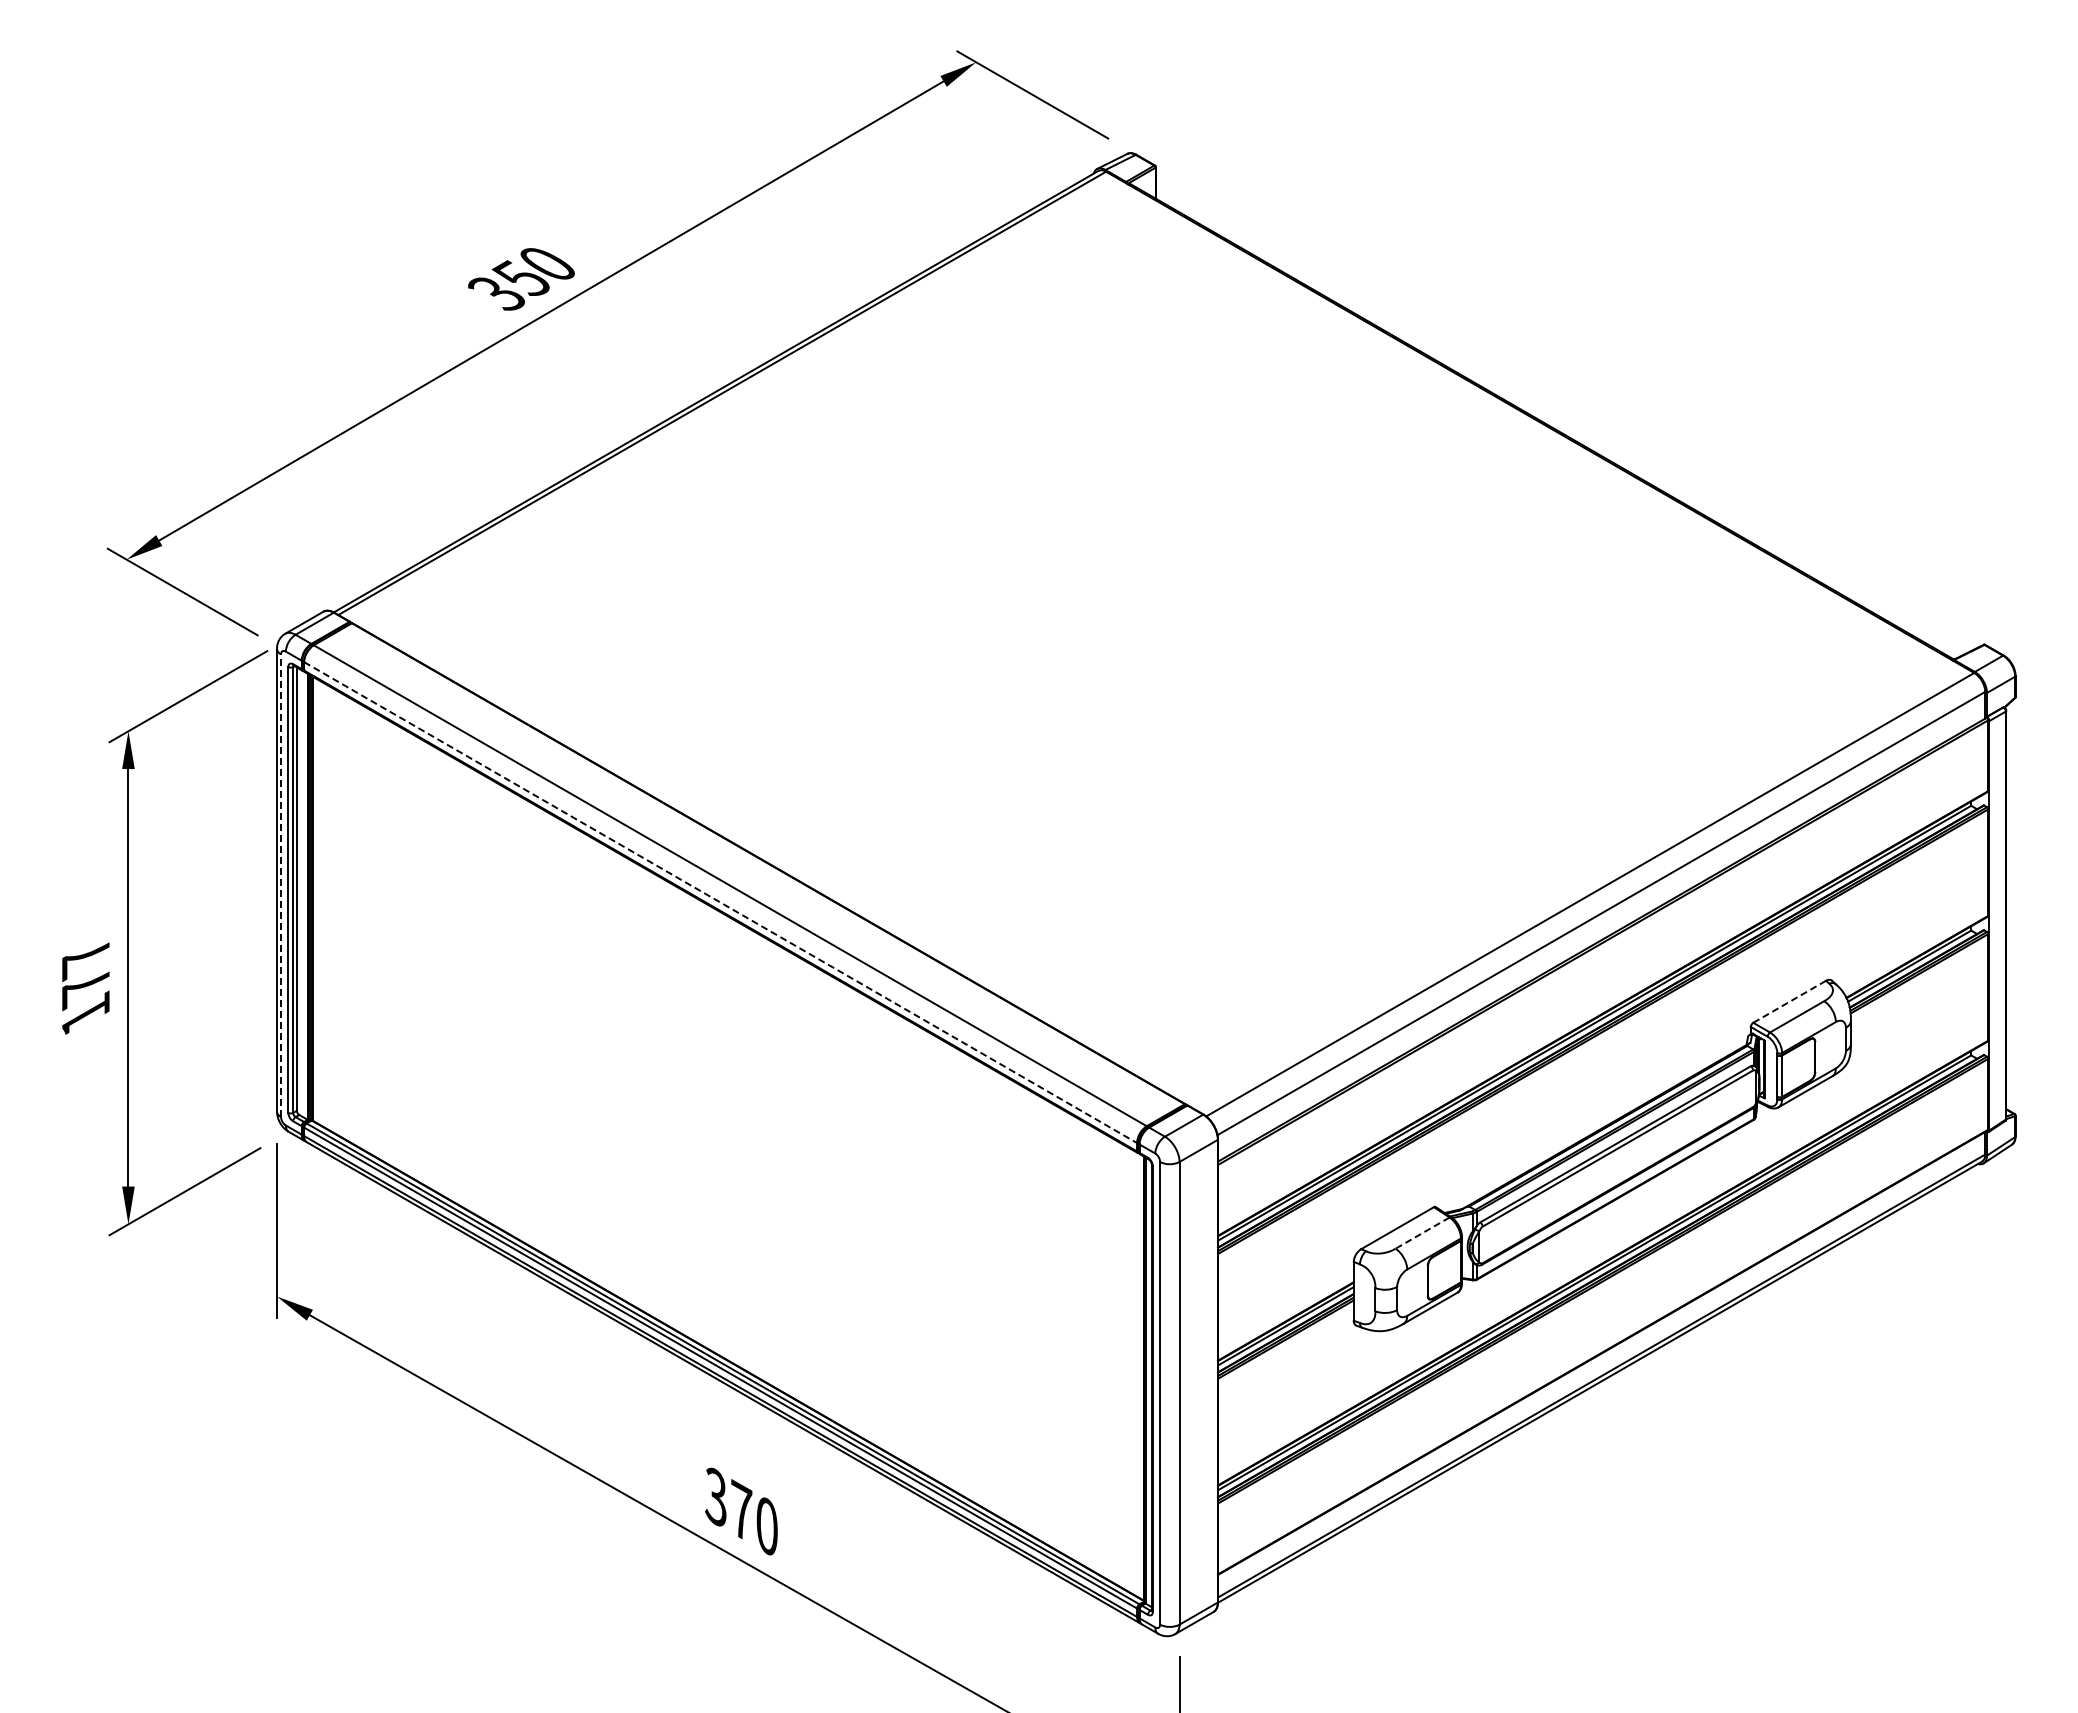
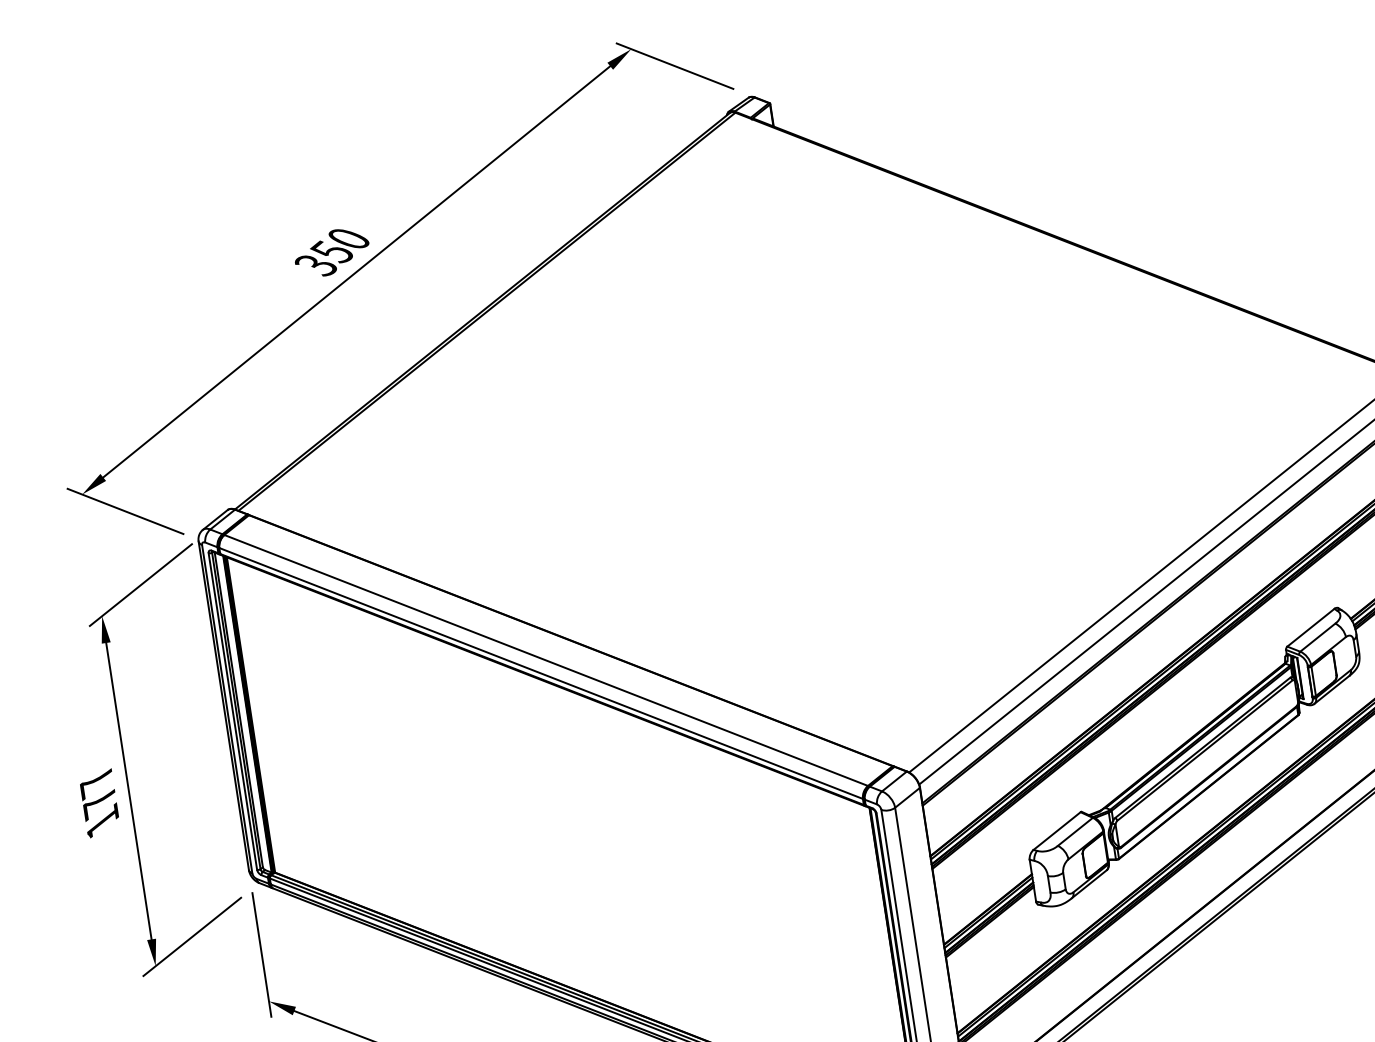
line: (281, 885) -> (227, 709), dashed -> solid
line: (720, 902) -> (541, 673), dashed -> solid
line: (1790, 1001) -> (1311, 627), dashed -> solid
line: (1422, 1233) -> (1075, 832), dashed -> solid

